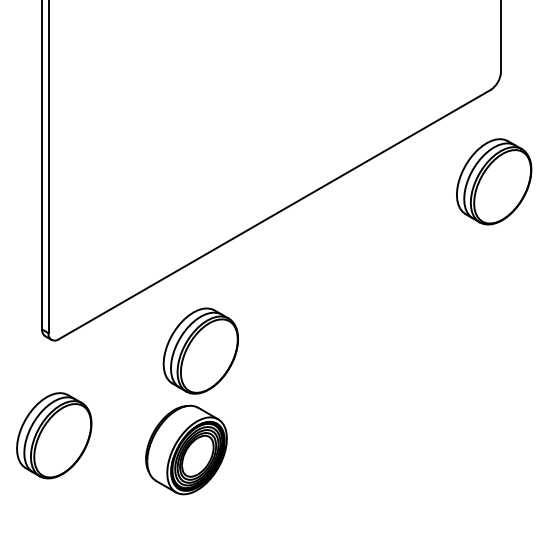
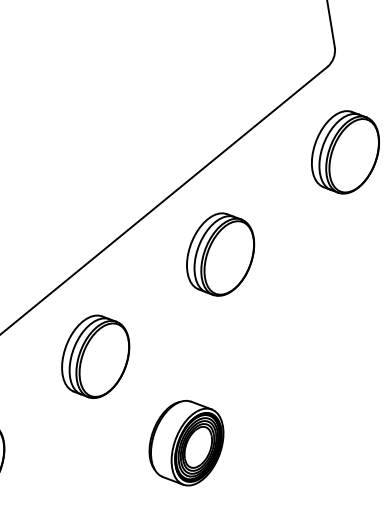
part: (347, 265) -> (220, 253), added
part: (186, 449) -> (186, 442), moved

